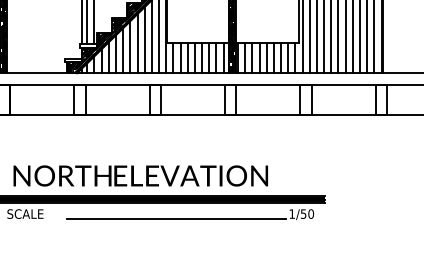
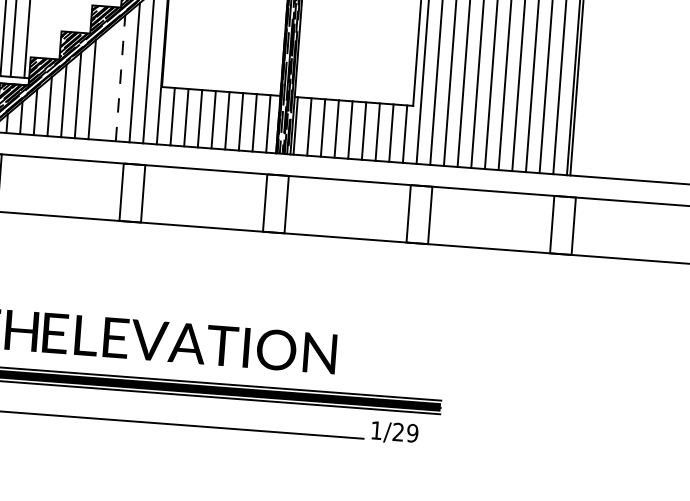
line: (144, 39) -> (120, 76), solid -> dashed
line: (137, 43) -> (106, 83), removed
text: (306, 213) -> (403, 431), 1/50 -> 1/29

